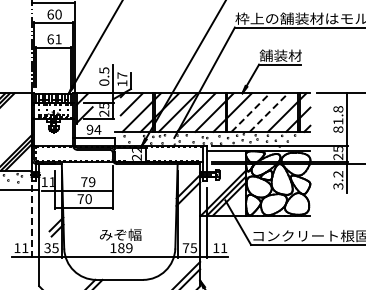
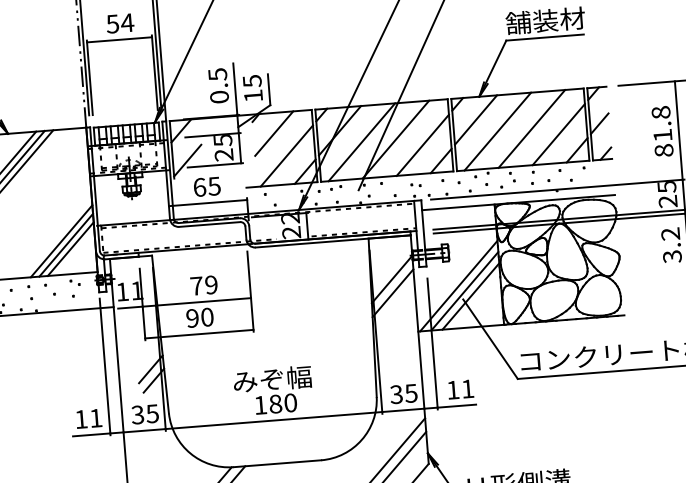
text: (54, 39) -> (120, 23), 61 -> 54
text: (122, 75) -> (252, 81), 17 -> 15
line: (251, 112) -> (499, 131), dashed -> solid
line: (269, 112) -> (532, 128), dashed -> solid
text: (93, 129) -> (206, 186), 94 -> 65
text: (80, 199) -> (192, 319), 70 -> 90
line: (32, 221) -> (105, 367), dashed -> solid
text: (129, 248) -> (291, 403), 189 -> 180
text: (185, 248) -> (395, 395), 75 -> 35

